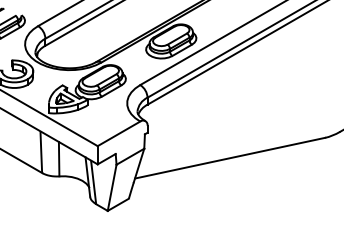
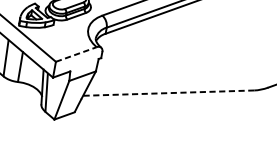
line: (118, 133) -> (75, 54), solid -> dashed
line: (229, 158) -> (168, 93), solid -> dashed

